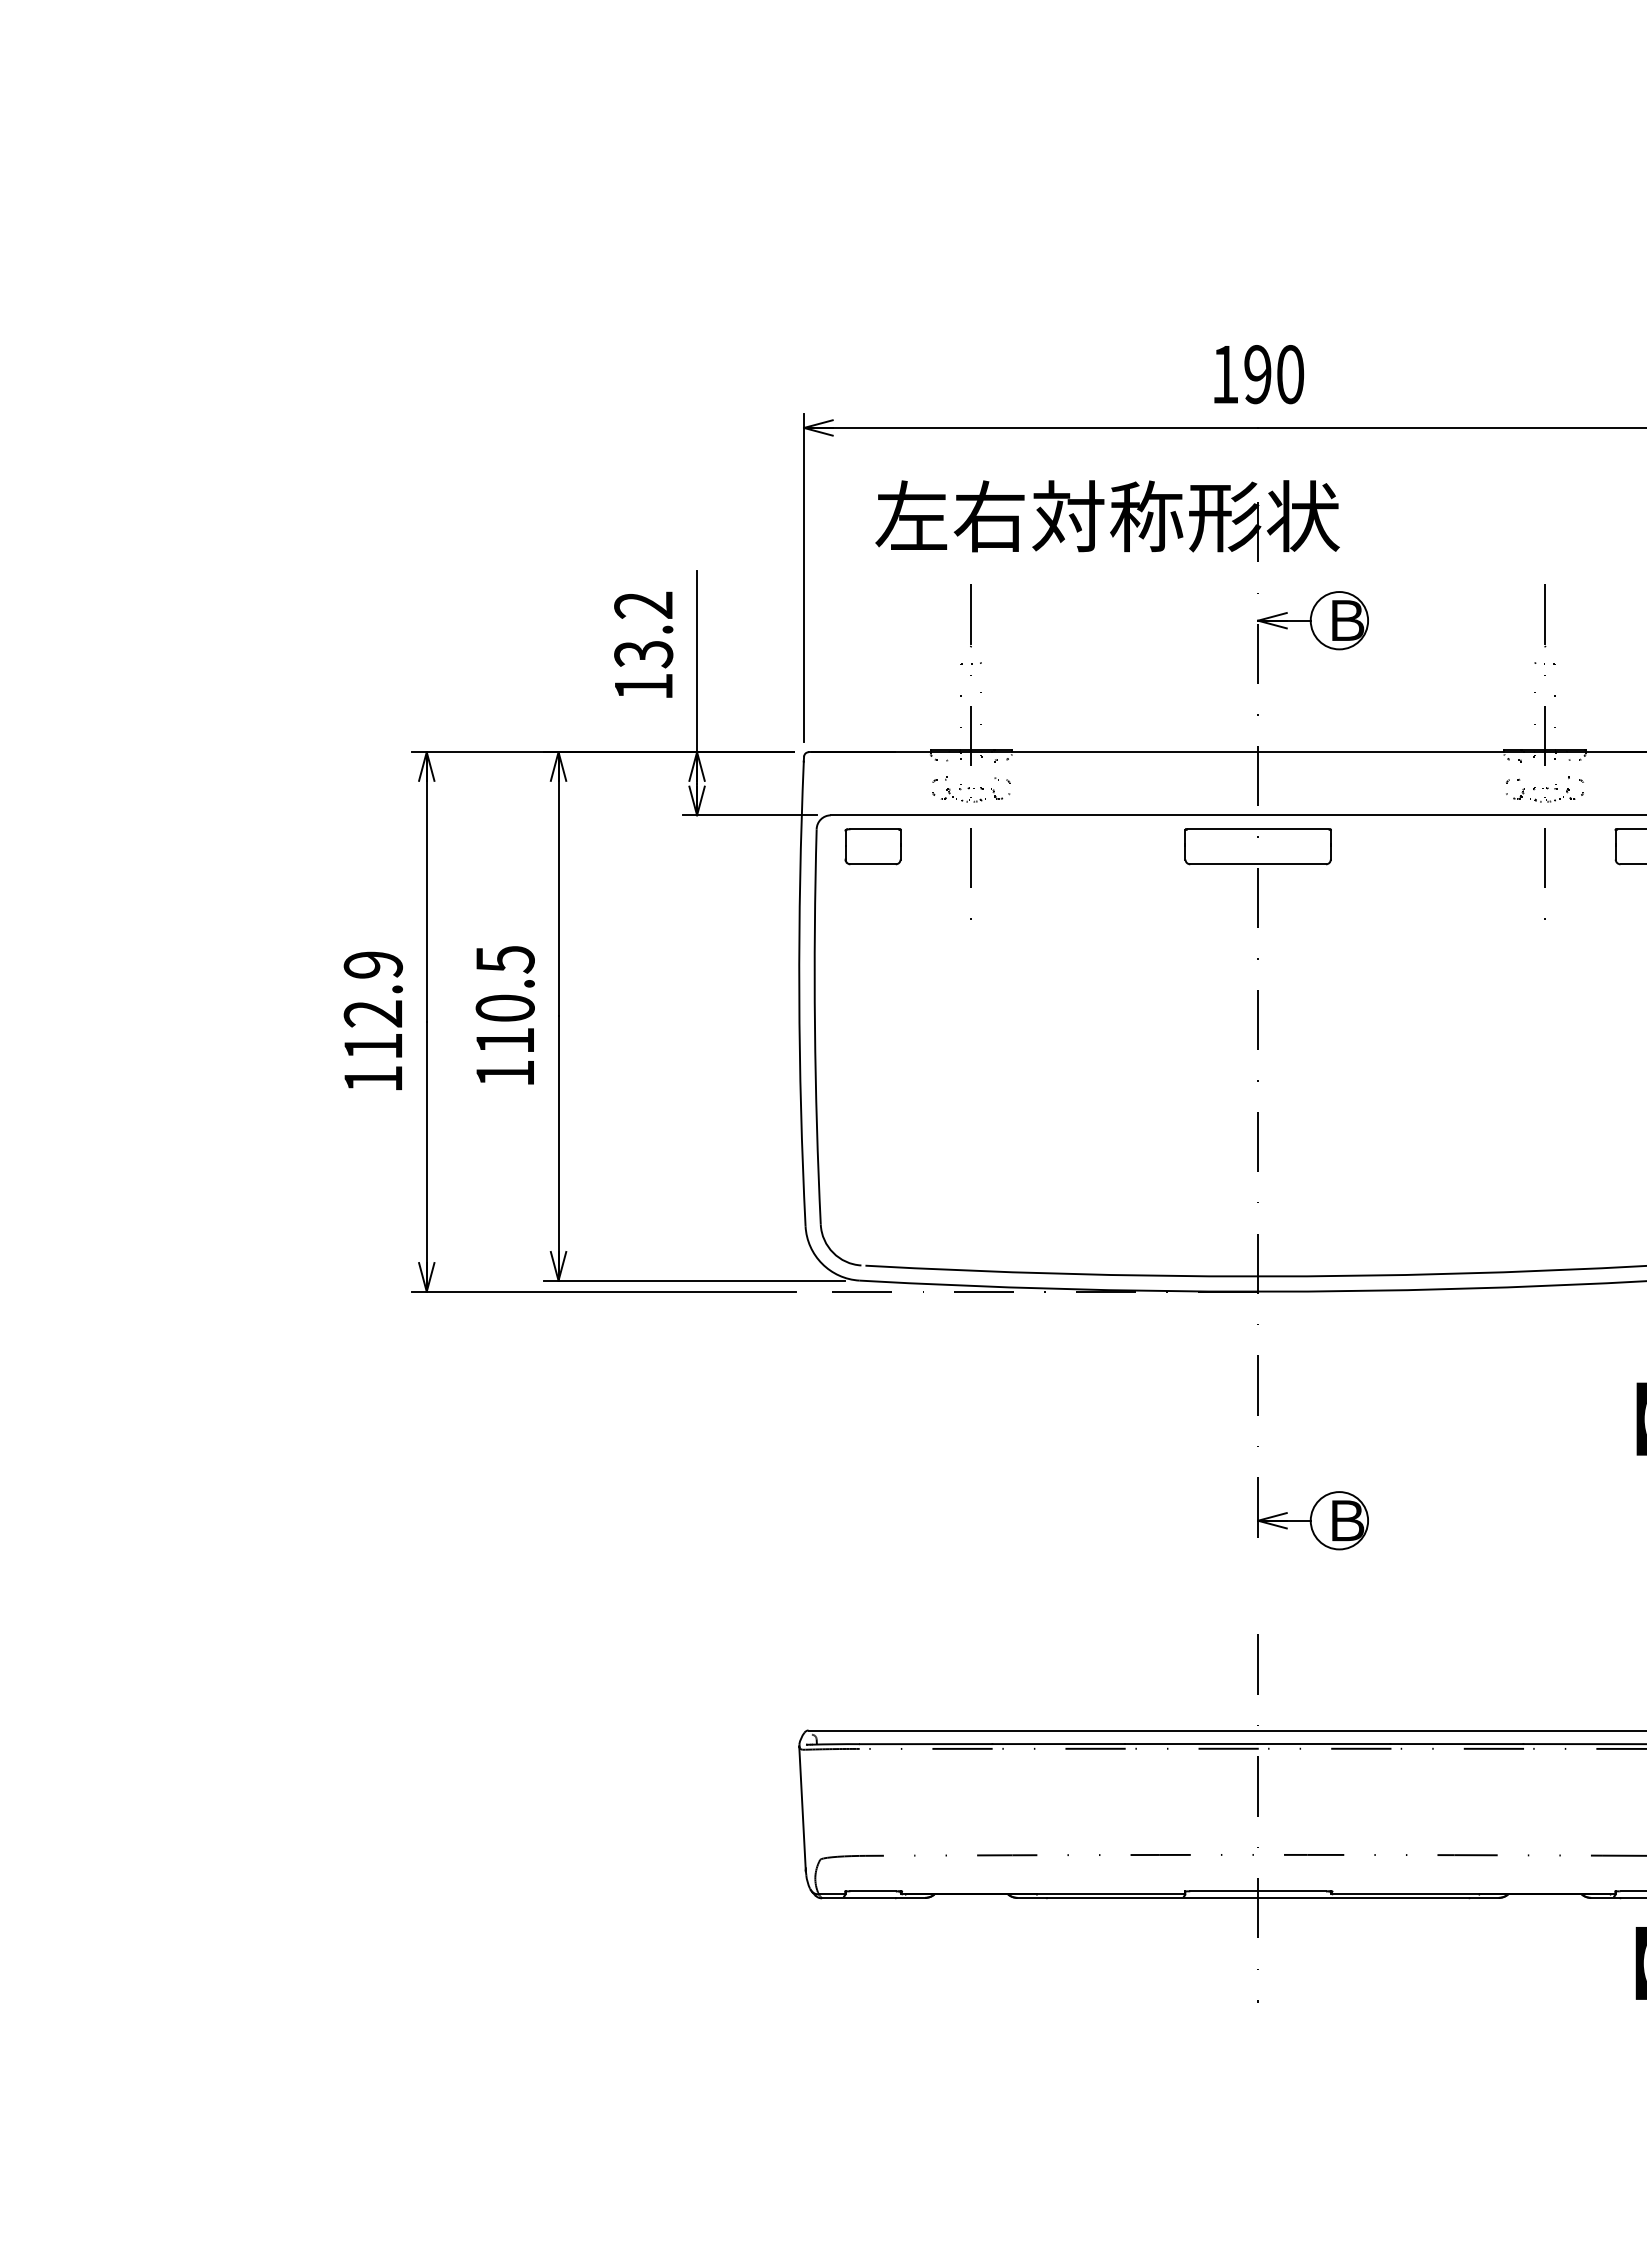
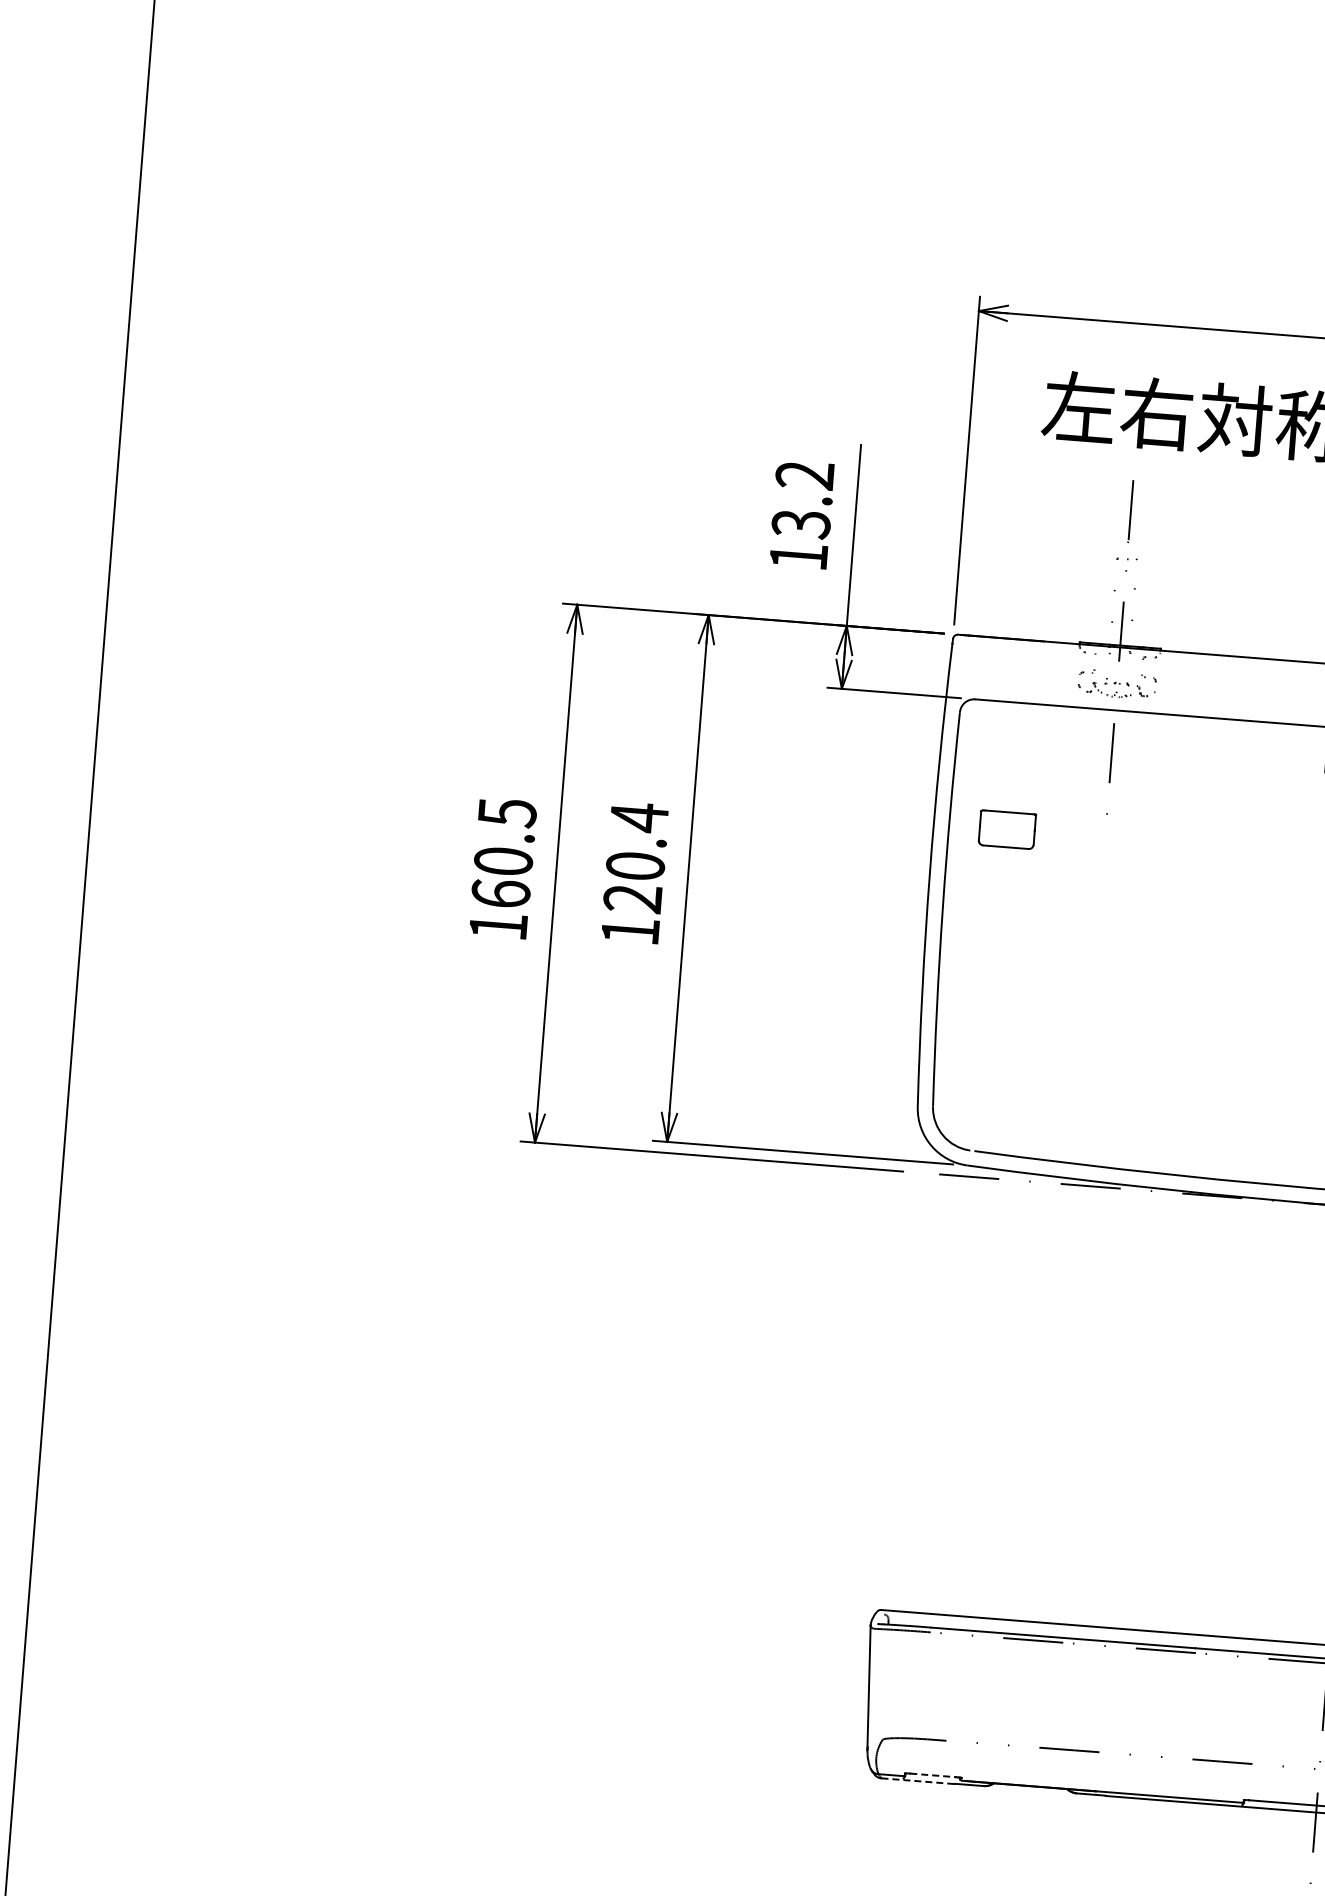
part: (872, 846) -> (1006, 829), moved
text: (504, 999) -> (635, 857), 110.5 -> 120.4
text: (373, 1005) -> (504, 853), 112.9 -> 160.5
line: (873, 1891) -> (933, 1775), solid -> dashed
line: (858, 1898) -> (917, 1781), solid -> dashed

